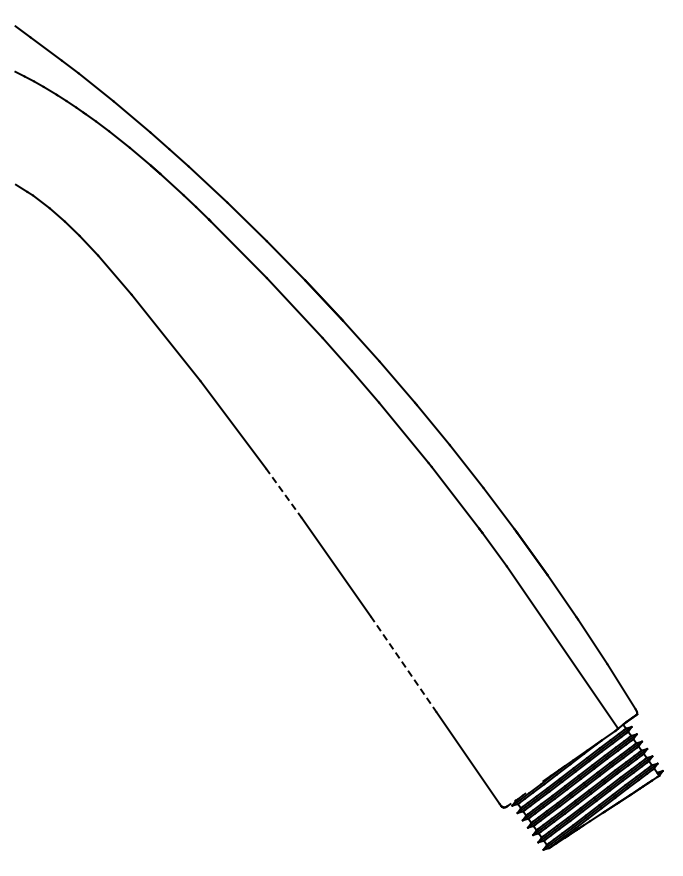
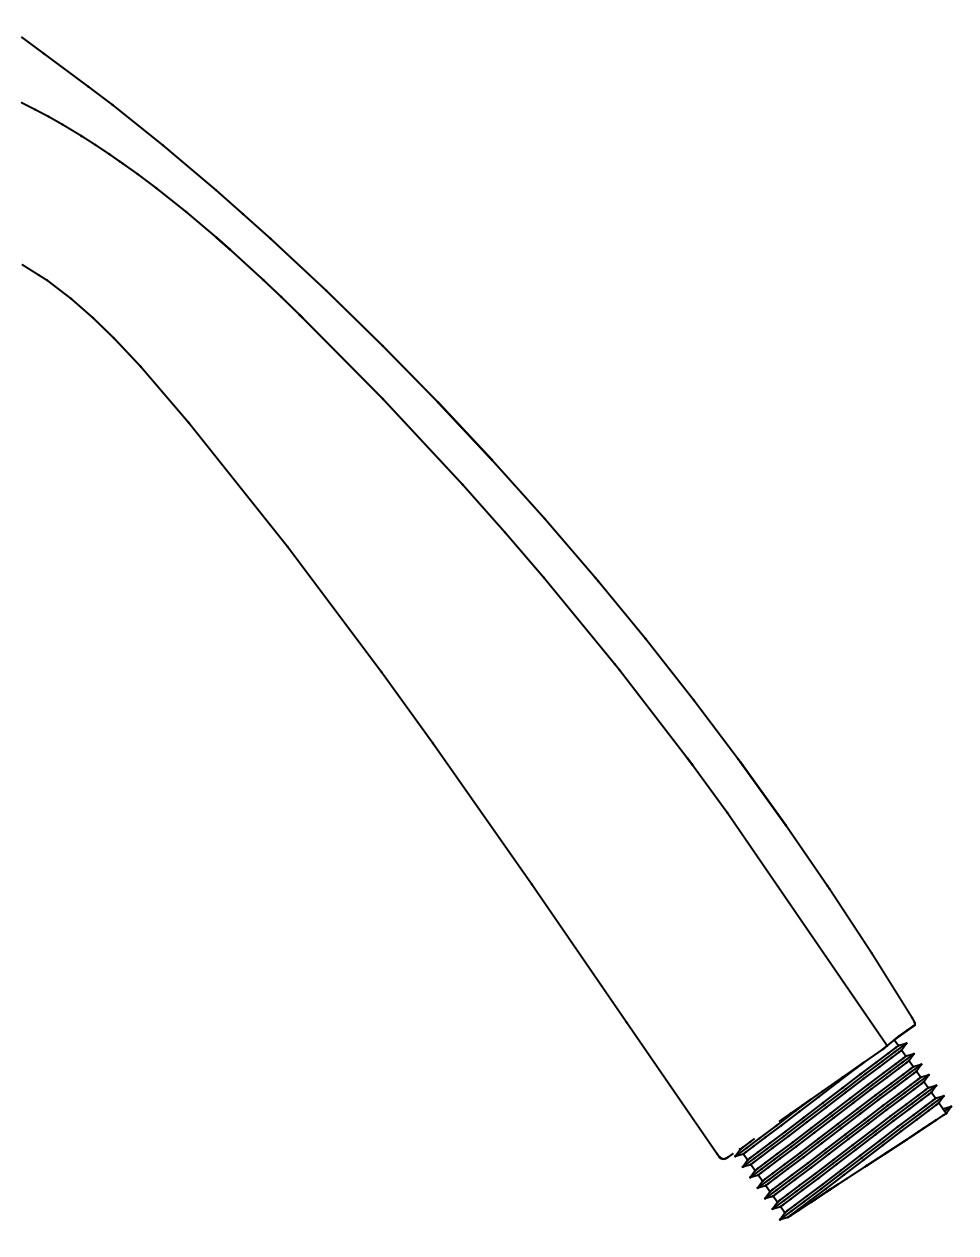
line: (283, 493) -> (406, 708), dashed -> solid
line: (403, 664) -> (579, 953), dashed -> solid

